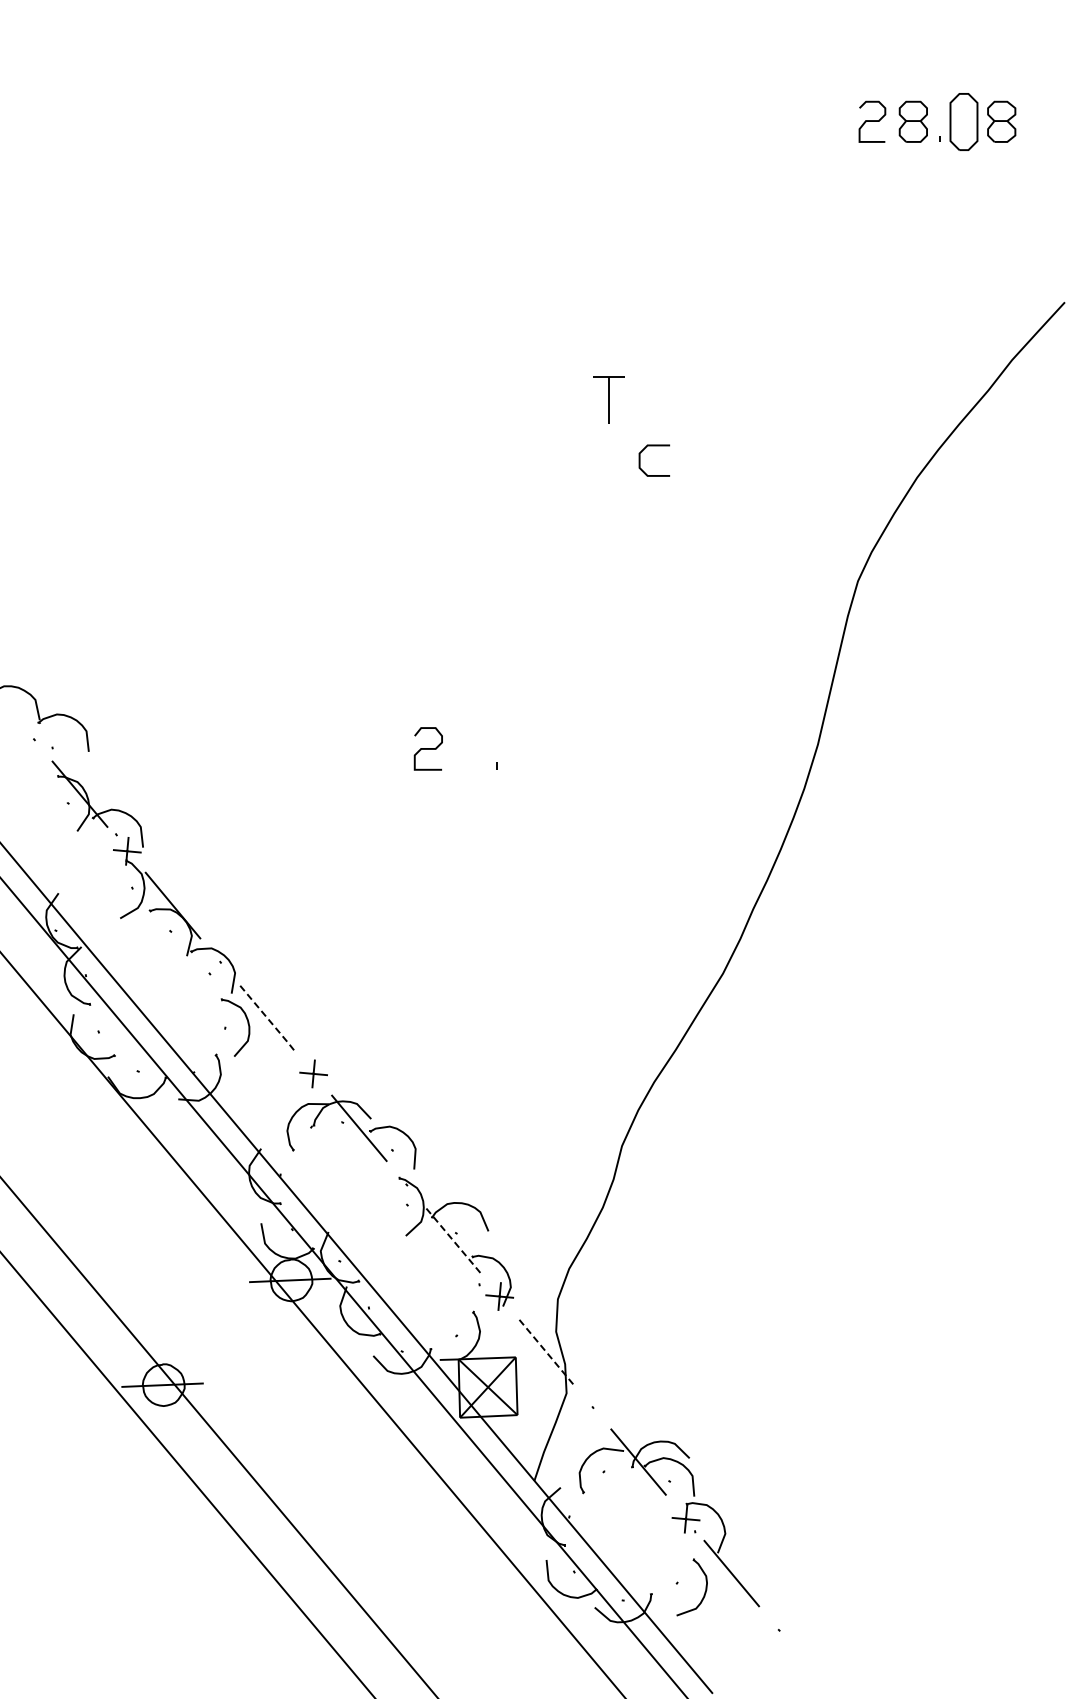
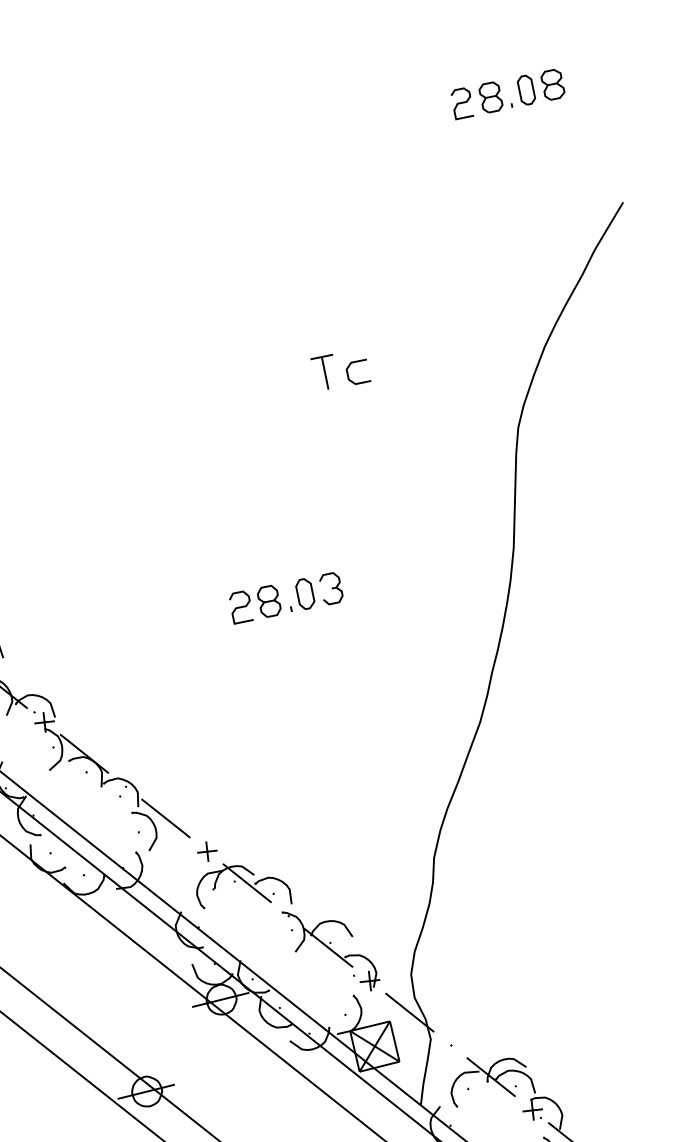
part: (963, 121) -> (526, 90), size x0.71
part: (608, 399) -> (324, 372), moved
part: (468, 748) -> (269, 601), added
part: (519, 748) -> (304, 593), added
part: (556, 748) -> (330, 588), added
line: (266, 1016) -> (166, 818), dashed -> solid
line: (451, 1238) -> (327, 947), dashed -> solid
line: (545, 1350) -> (409, 1012), dashed -> solid

